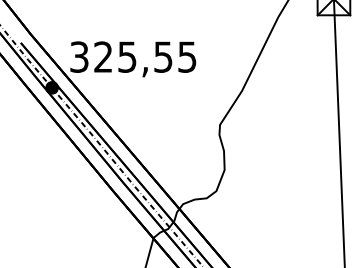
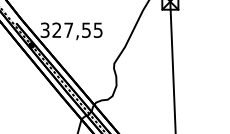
text: (126, 55) -> (68, 29), 325,55 -> 327,55

